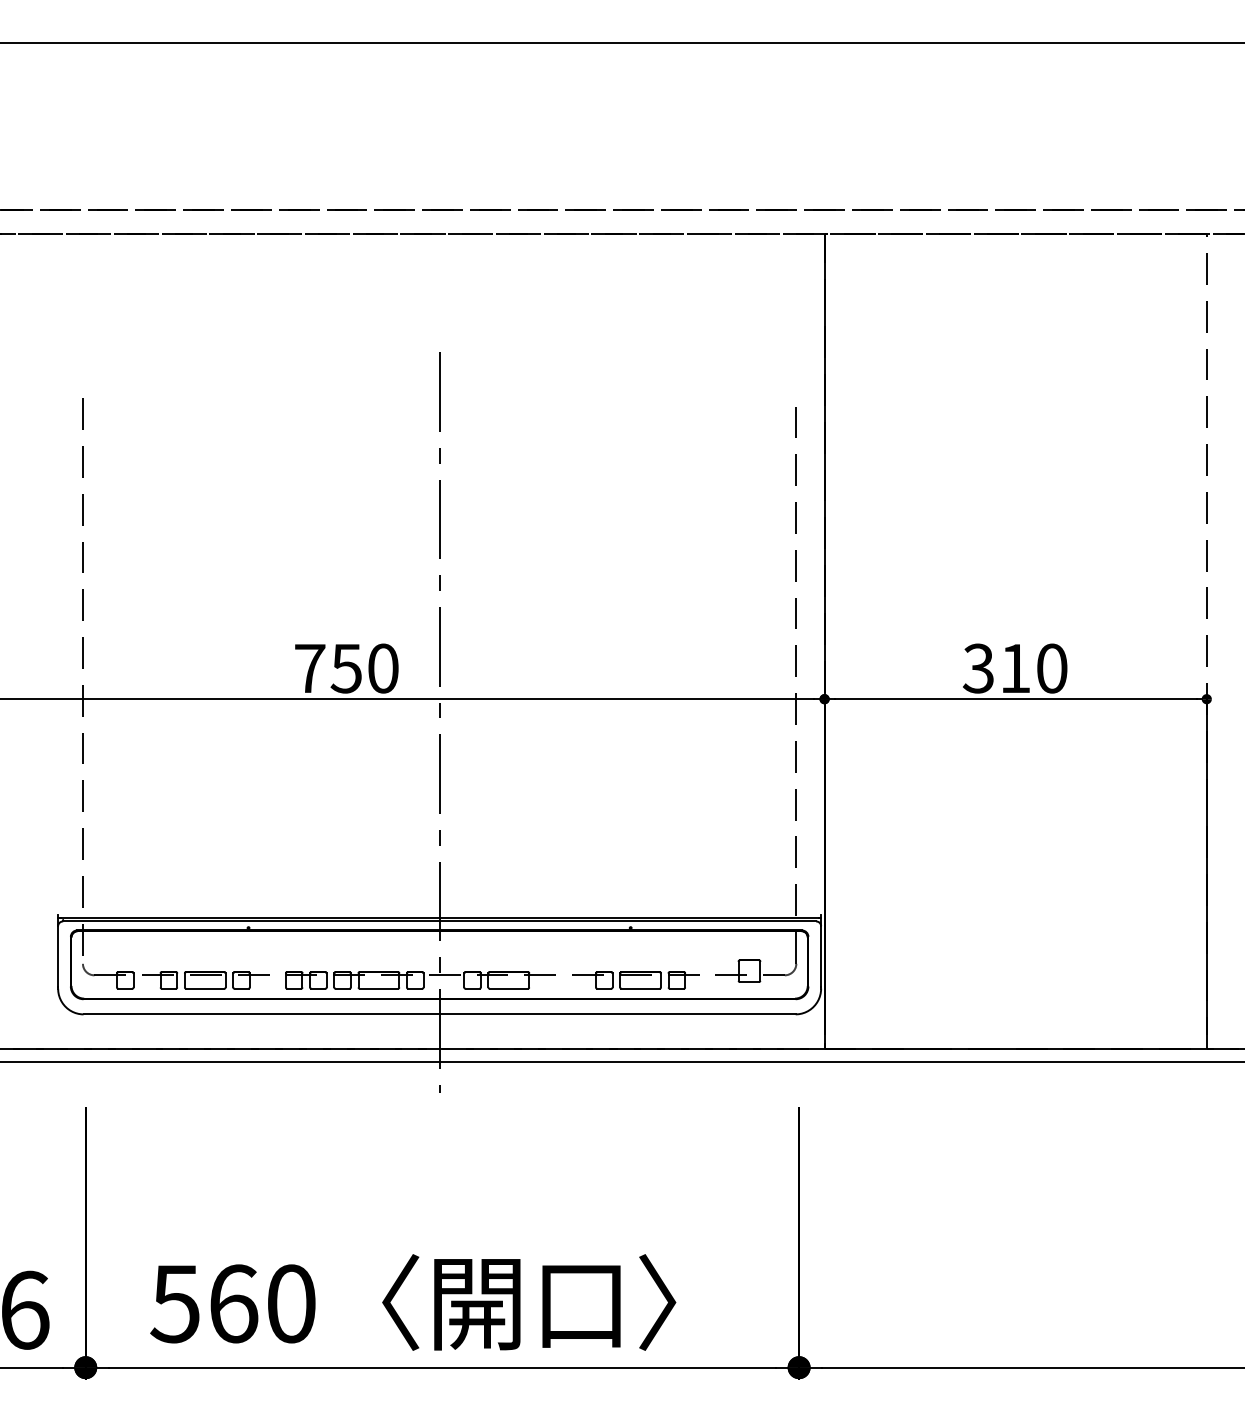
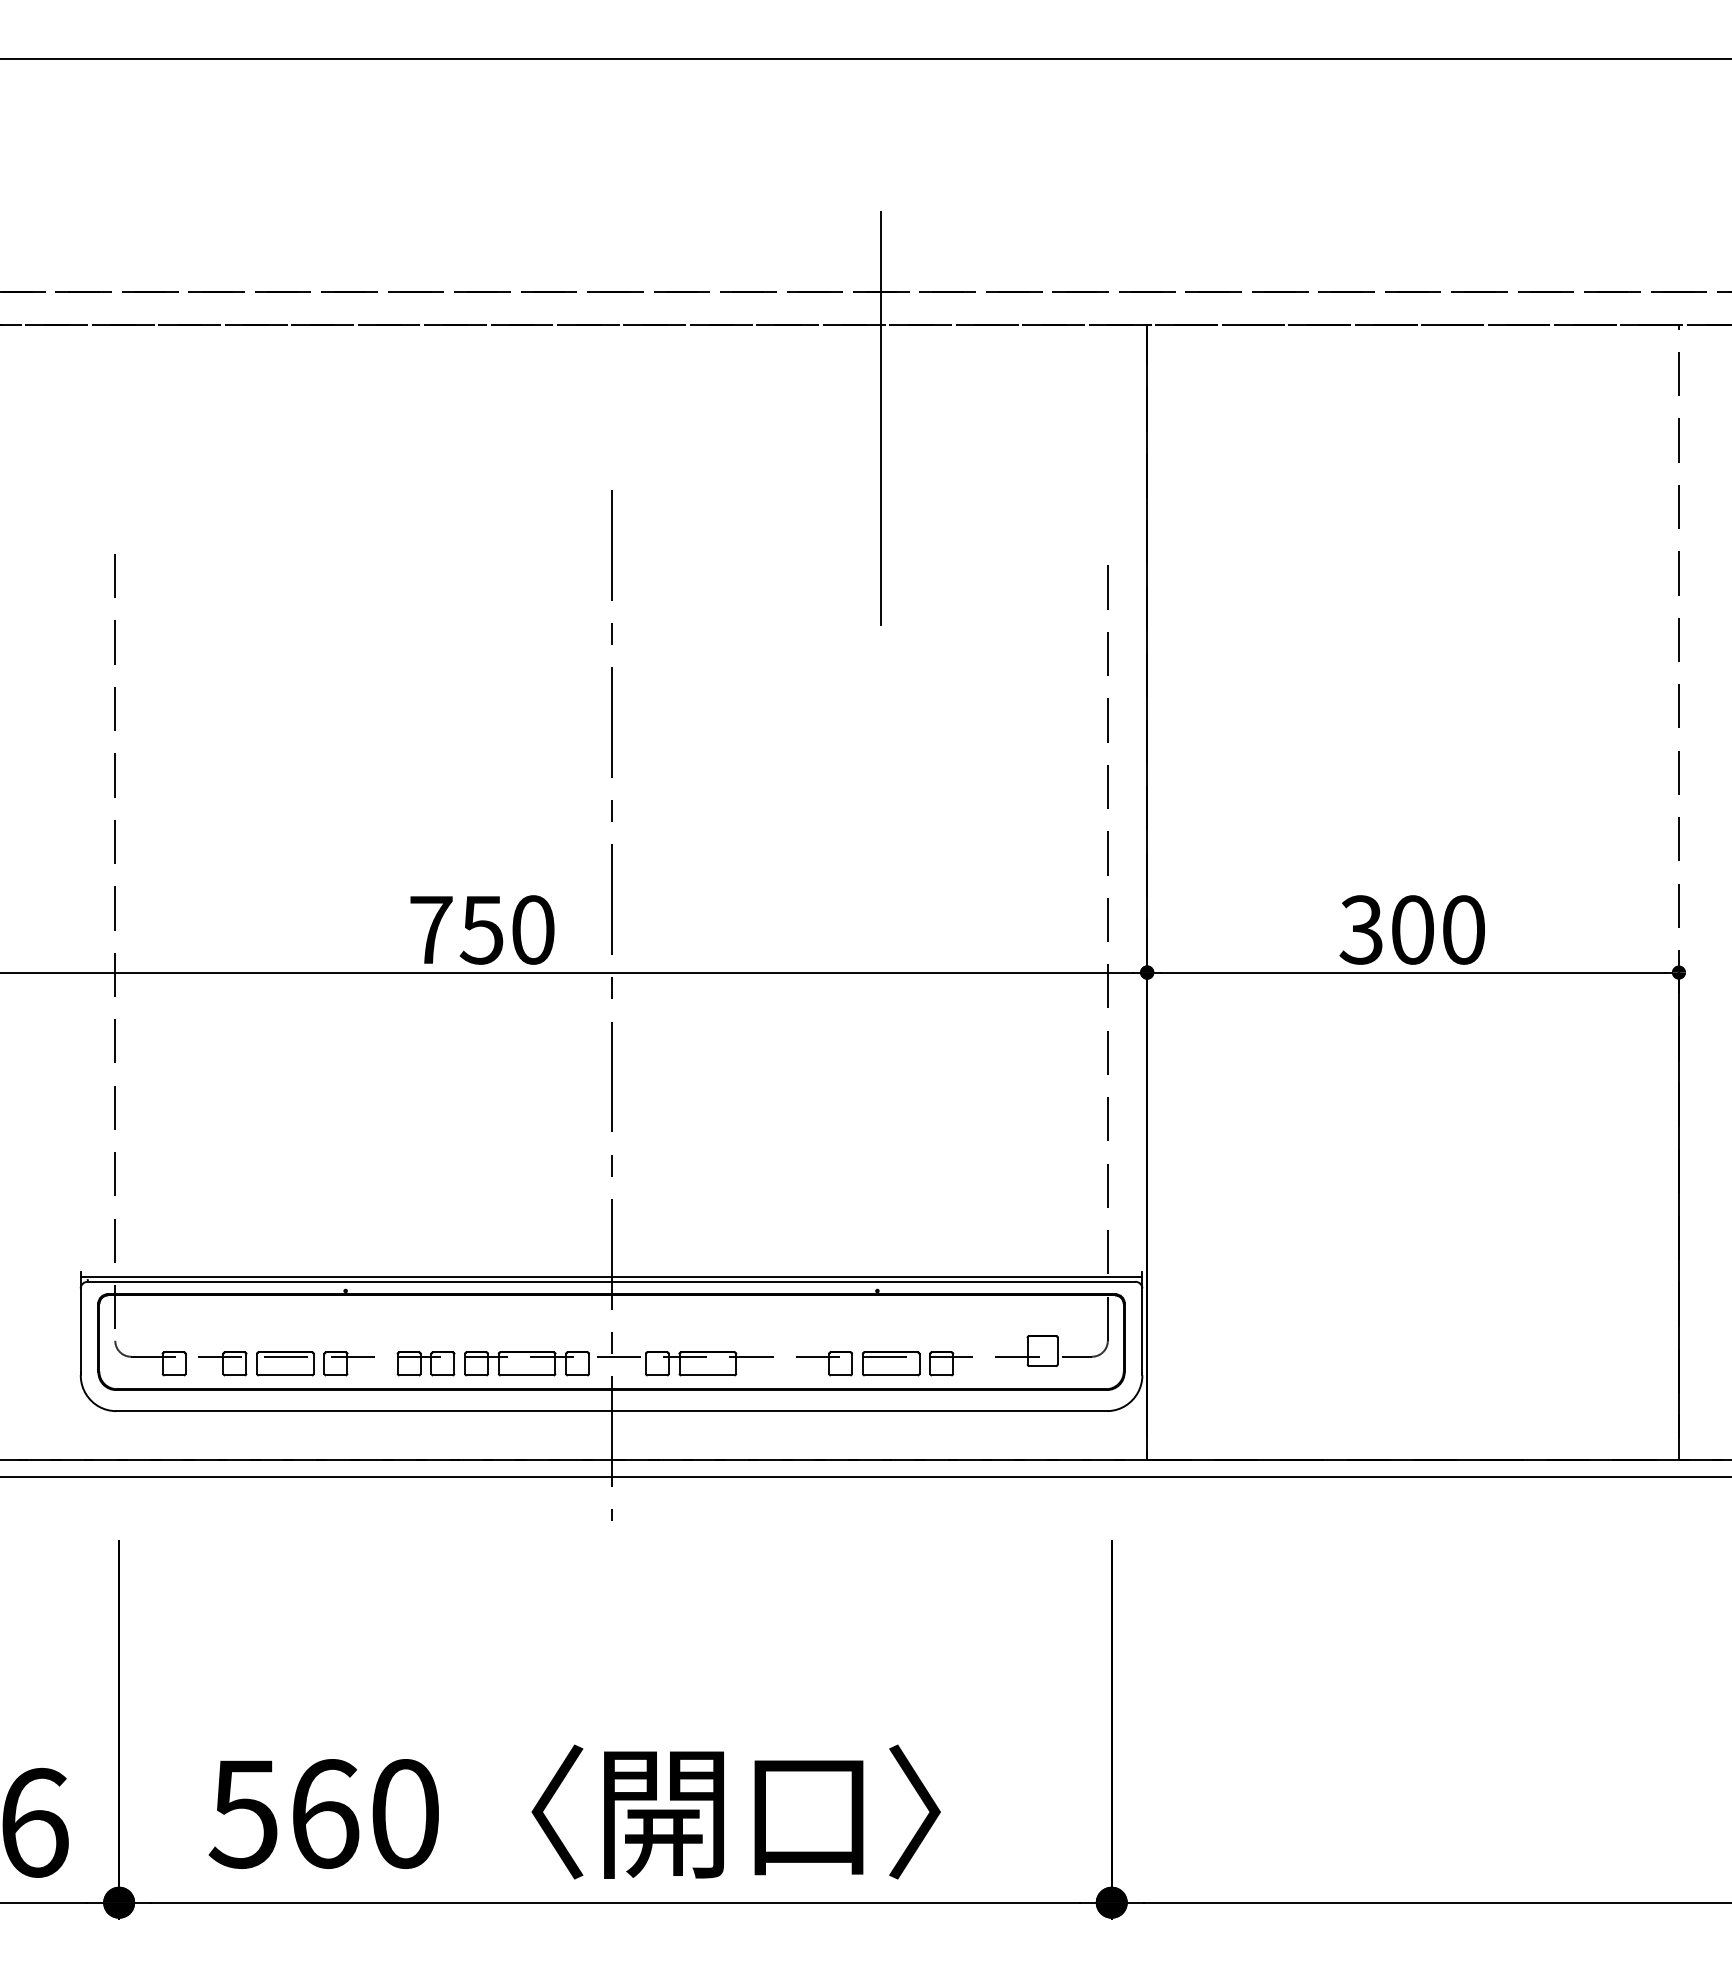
line: (633, 300) -> (881, 418), added
text: (1015, 668) -> (1412, 929), 310 -> 300

